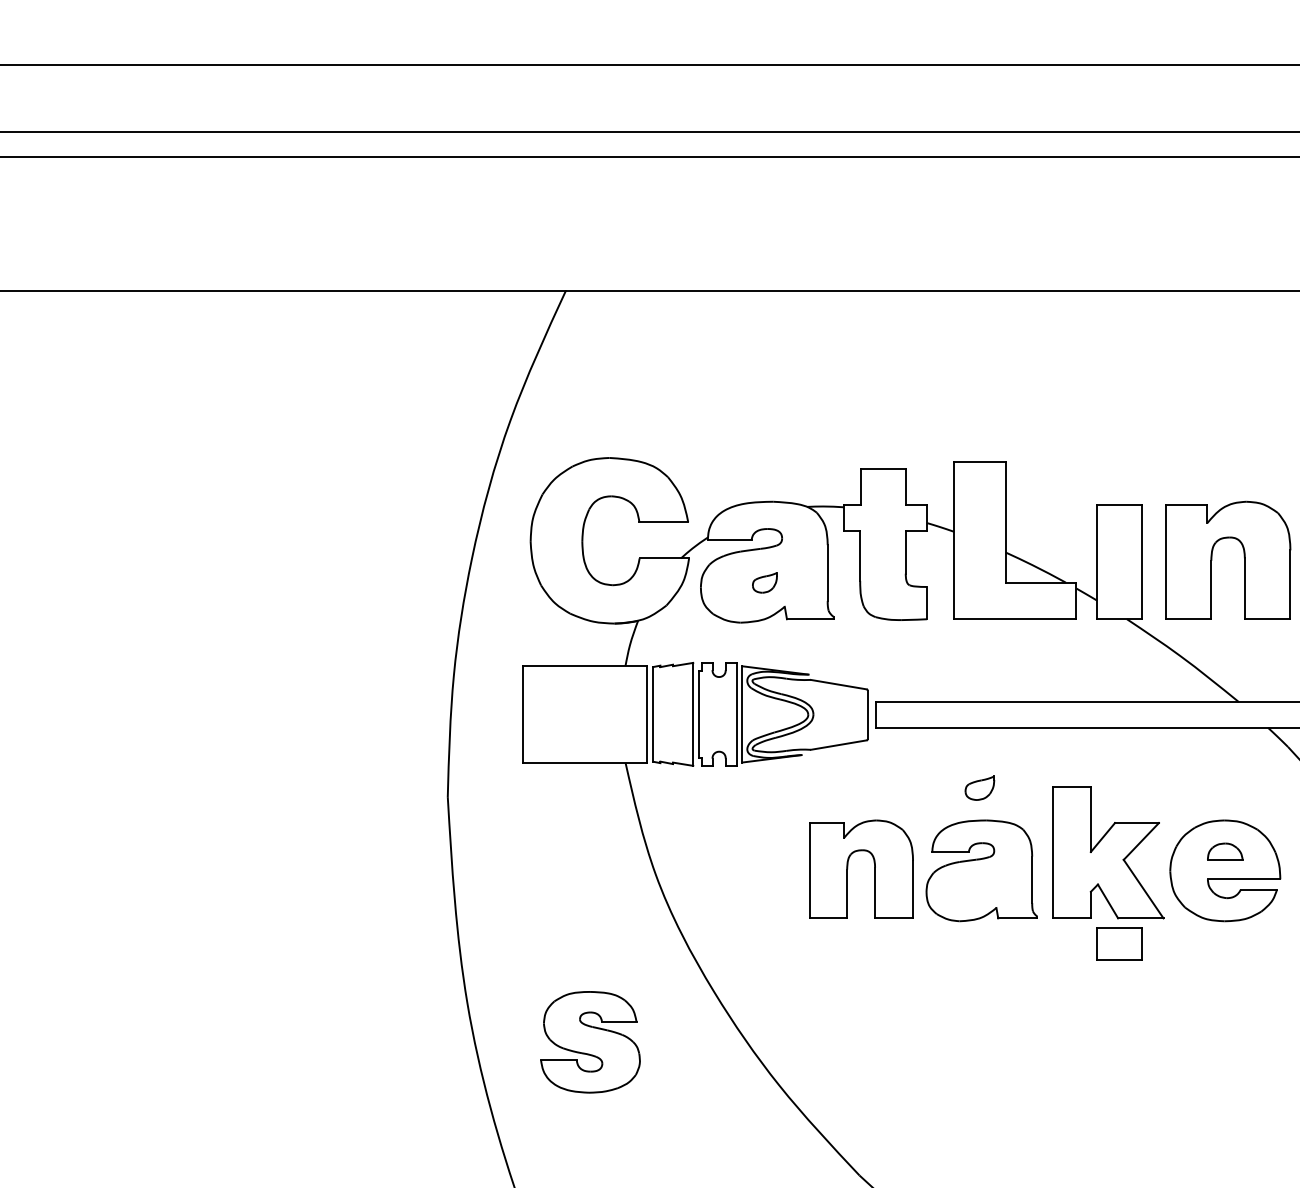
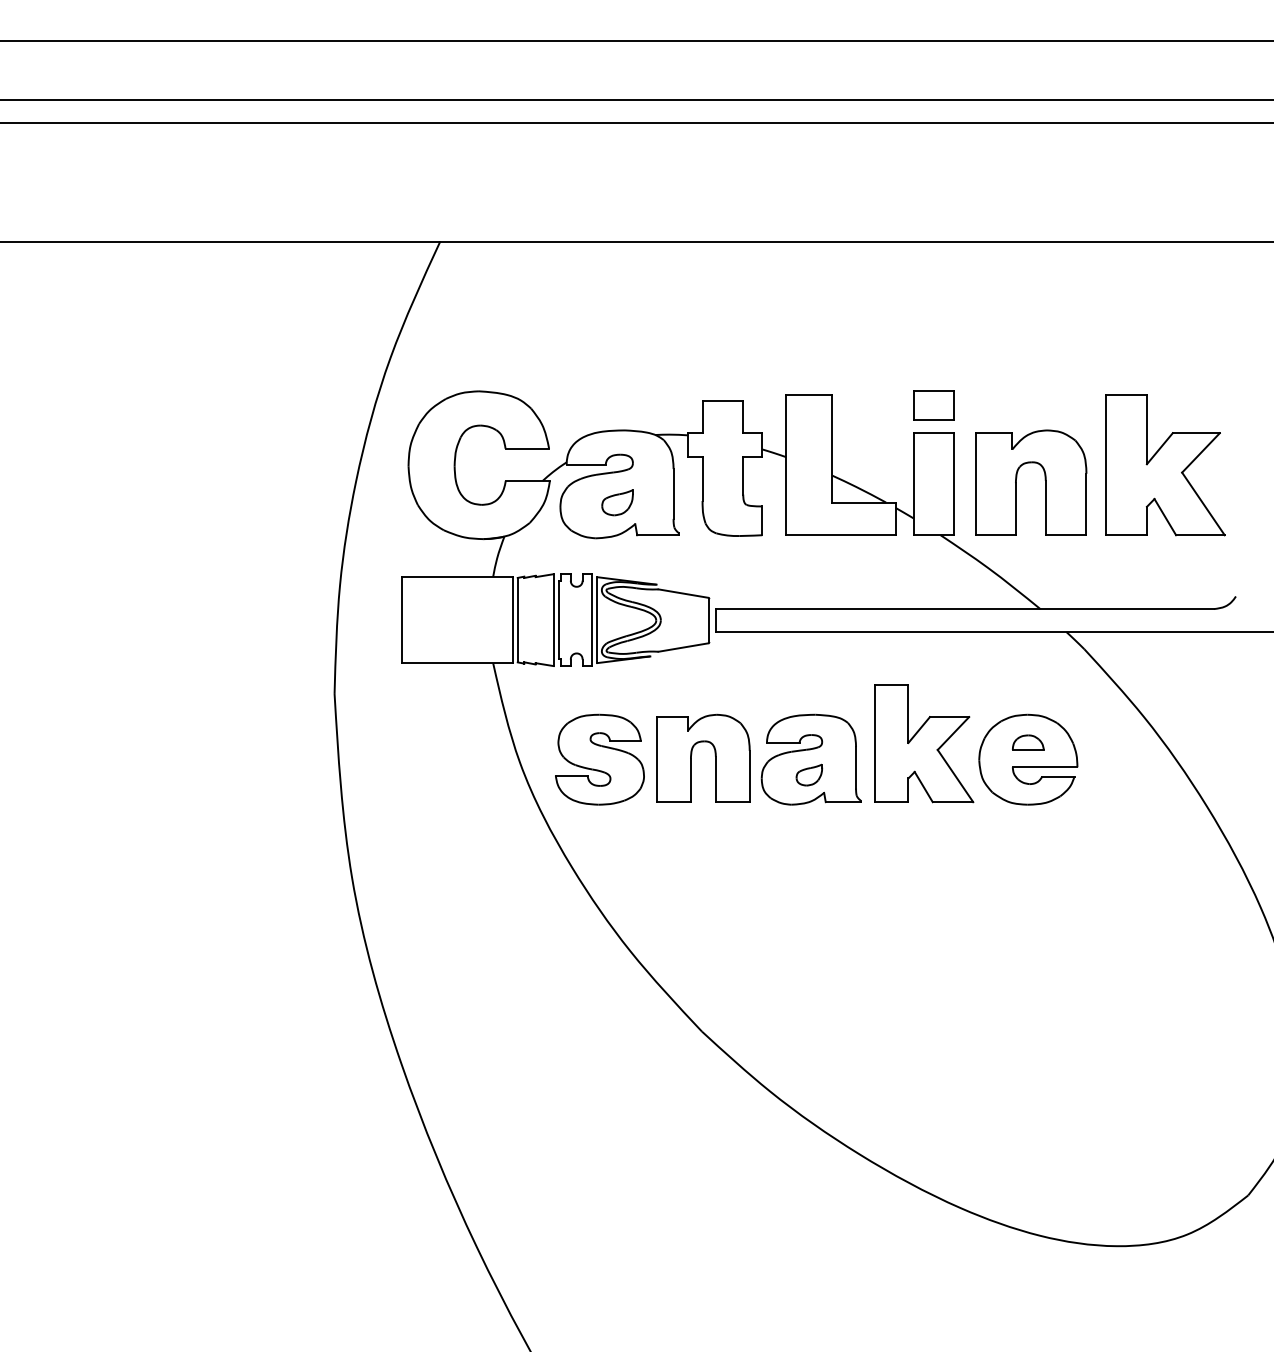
part: (764, 582) -> (617, 502), size x1.43
part: (980, 787) -> (809, 774), moved
part: (1118, 943) -> (933, 405), moved
part: (590, 1042) -> (599, 759), moved

